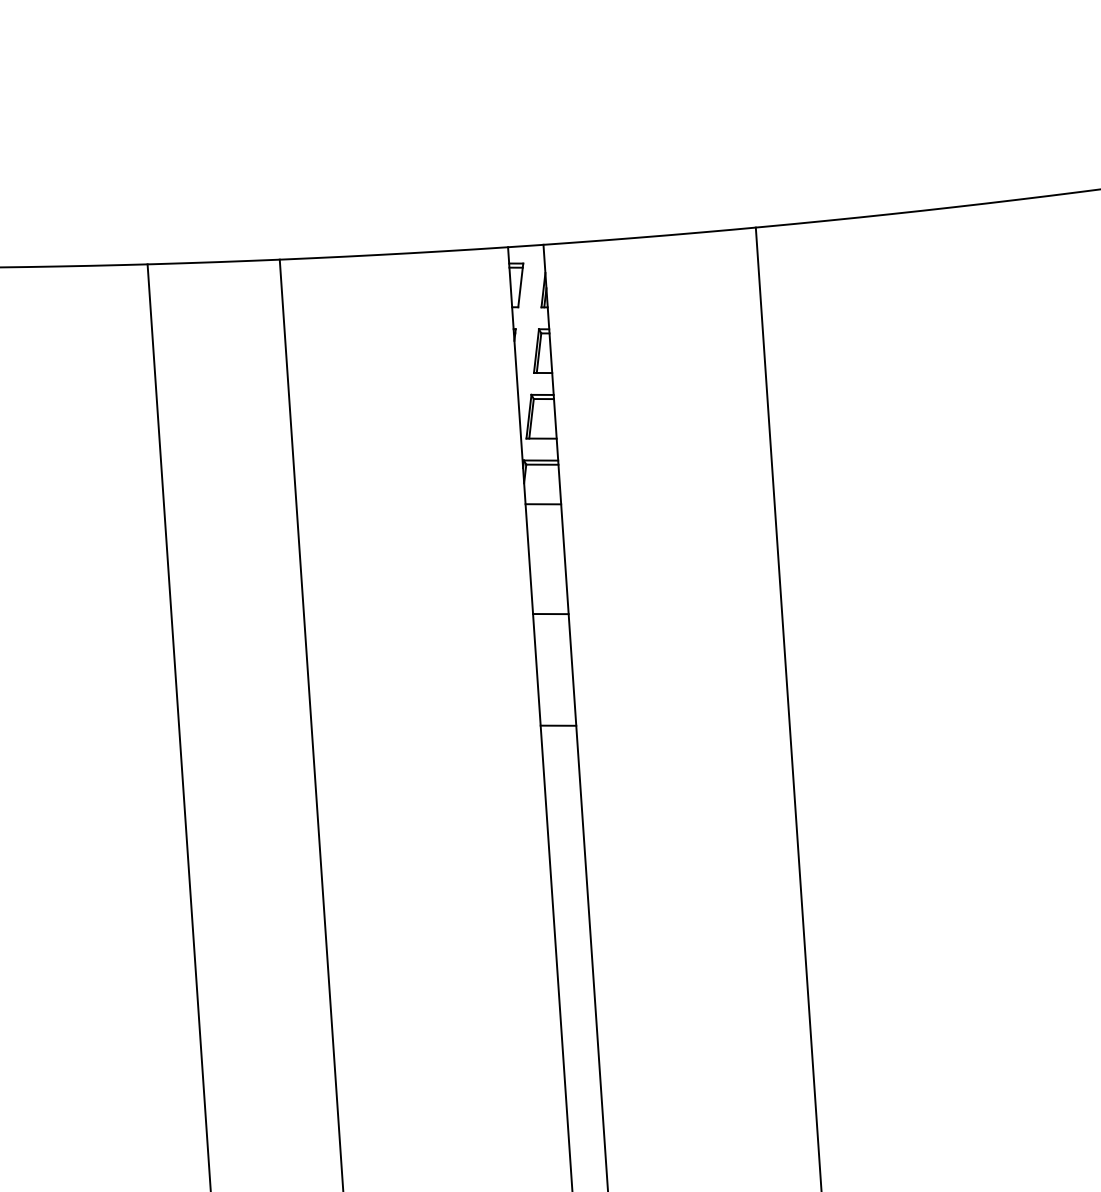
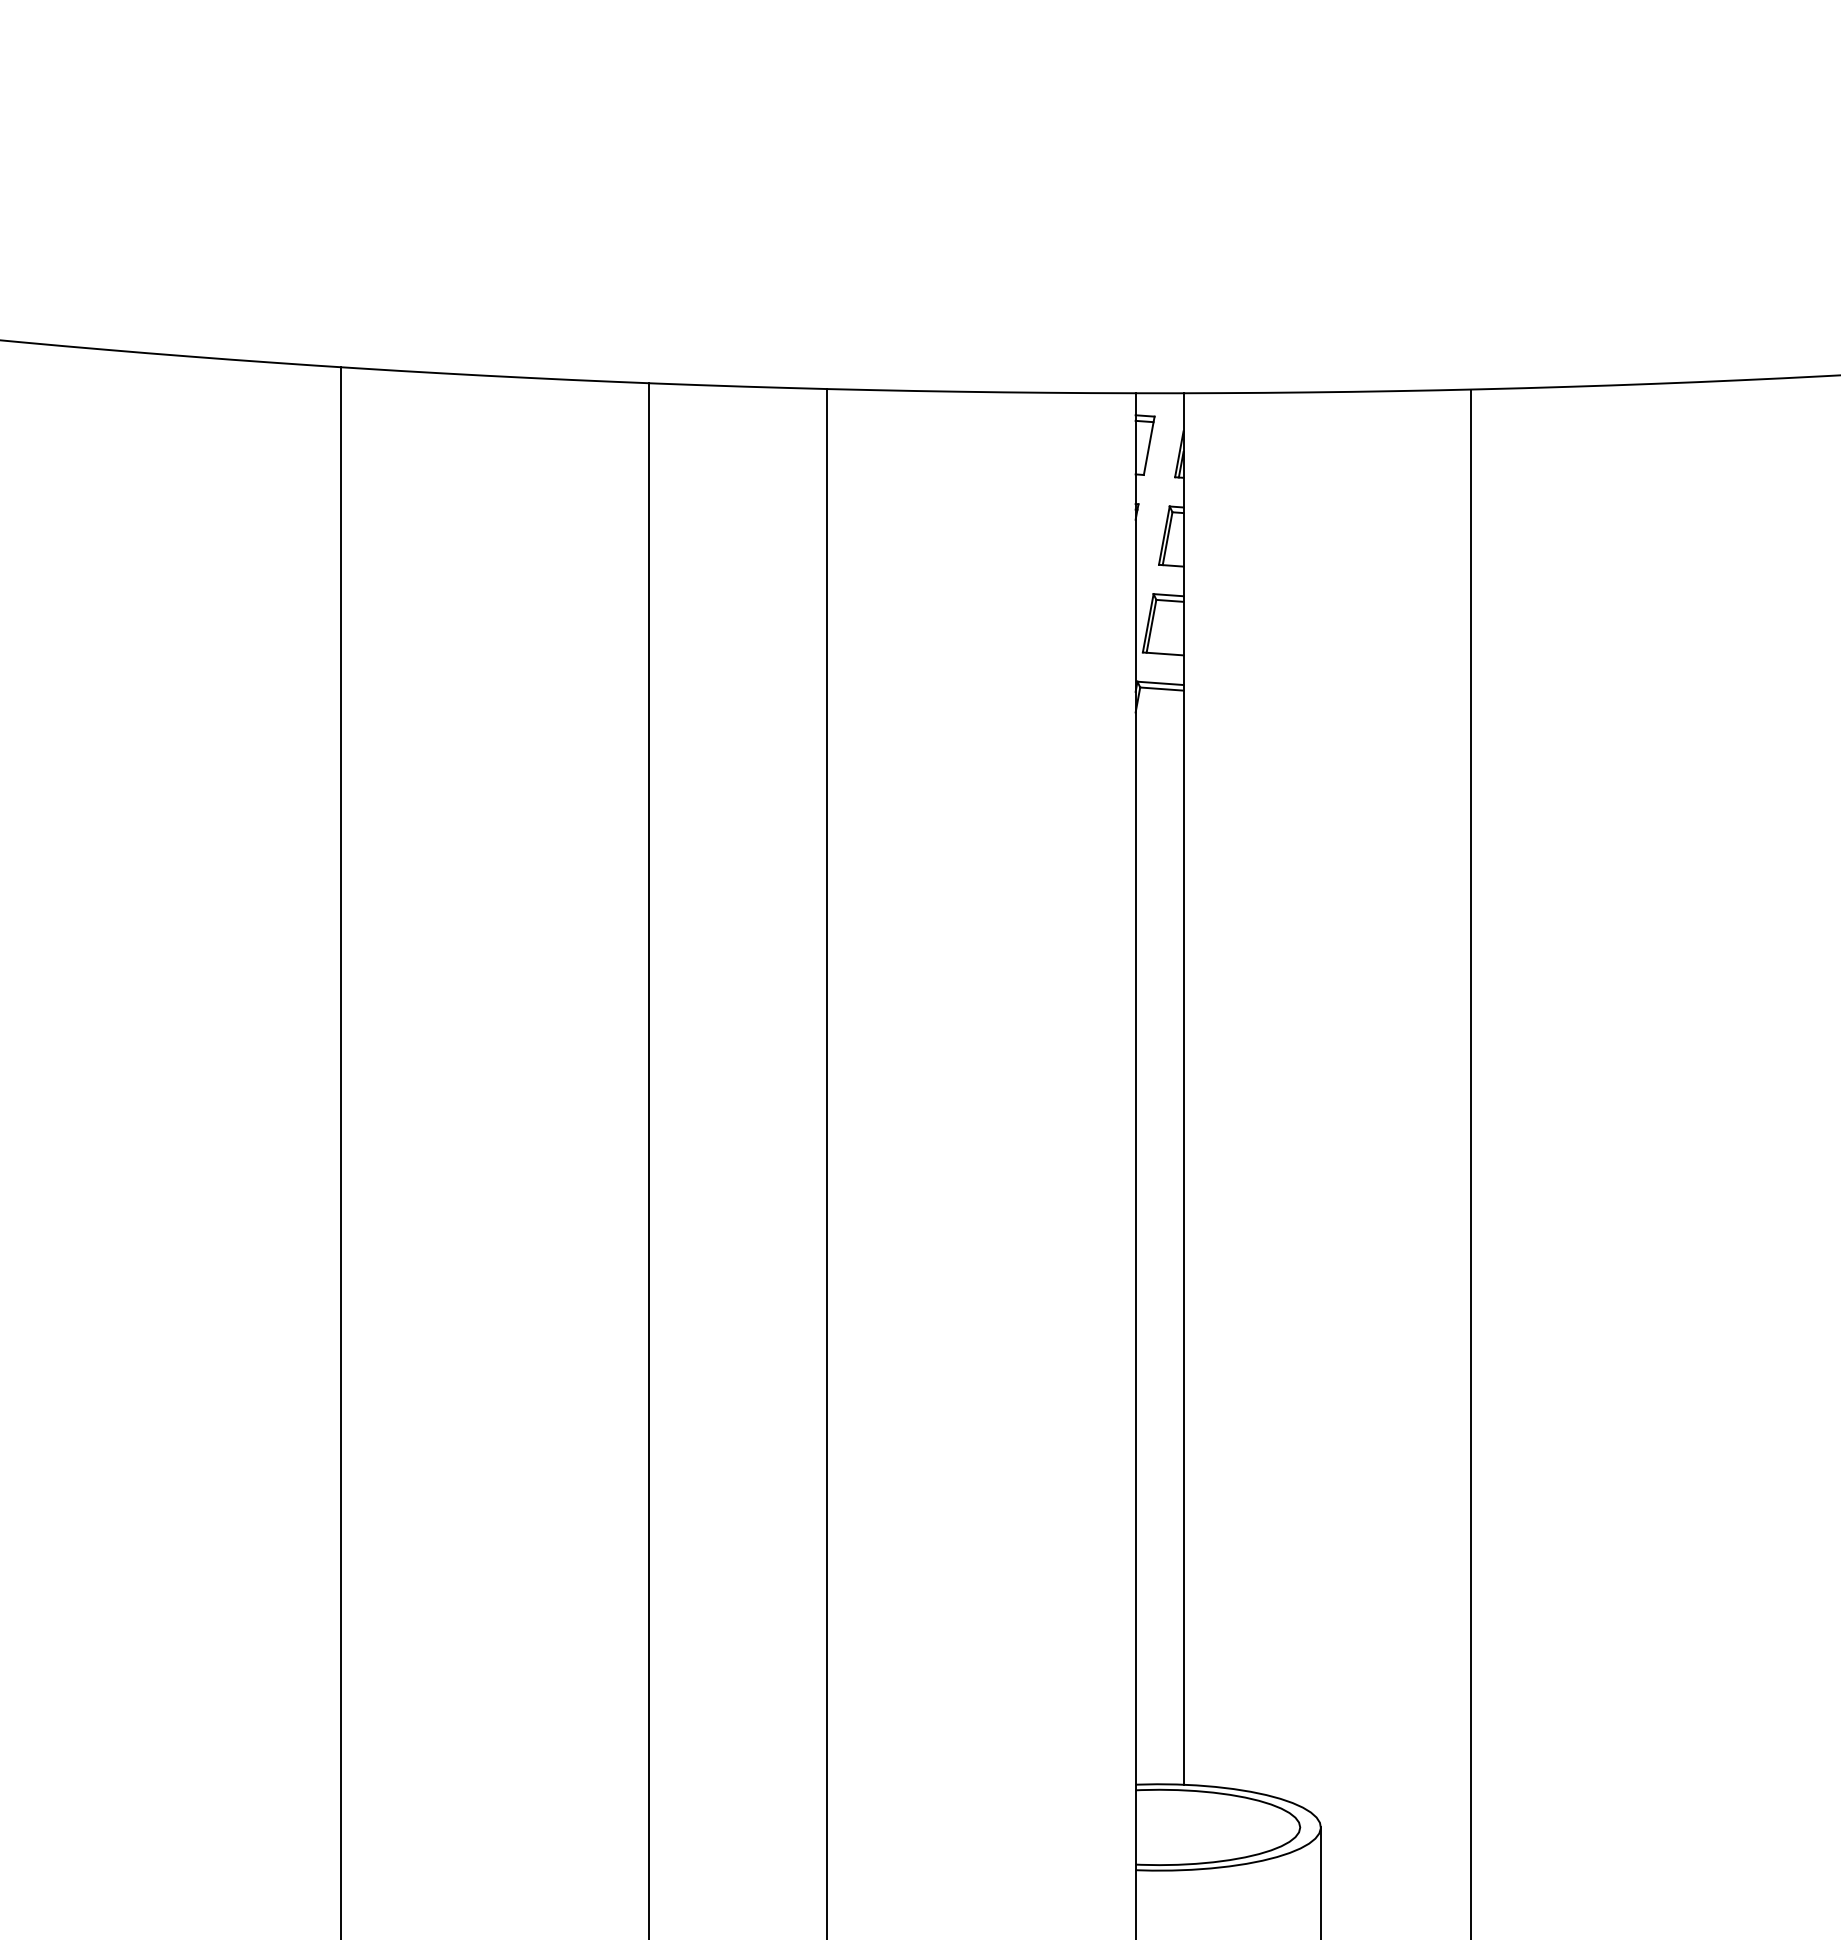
line: (543, 504) -> (1159, 742), removed
line: (550, 613) -> (1159, 890), removed
line: (558, 725) -> (1159, 1041), removed

